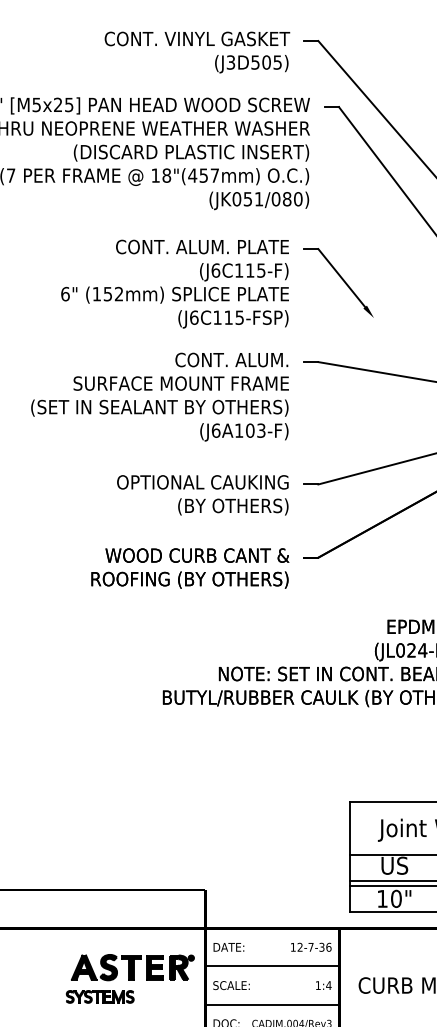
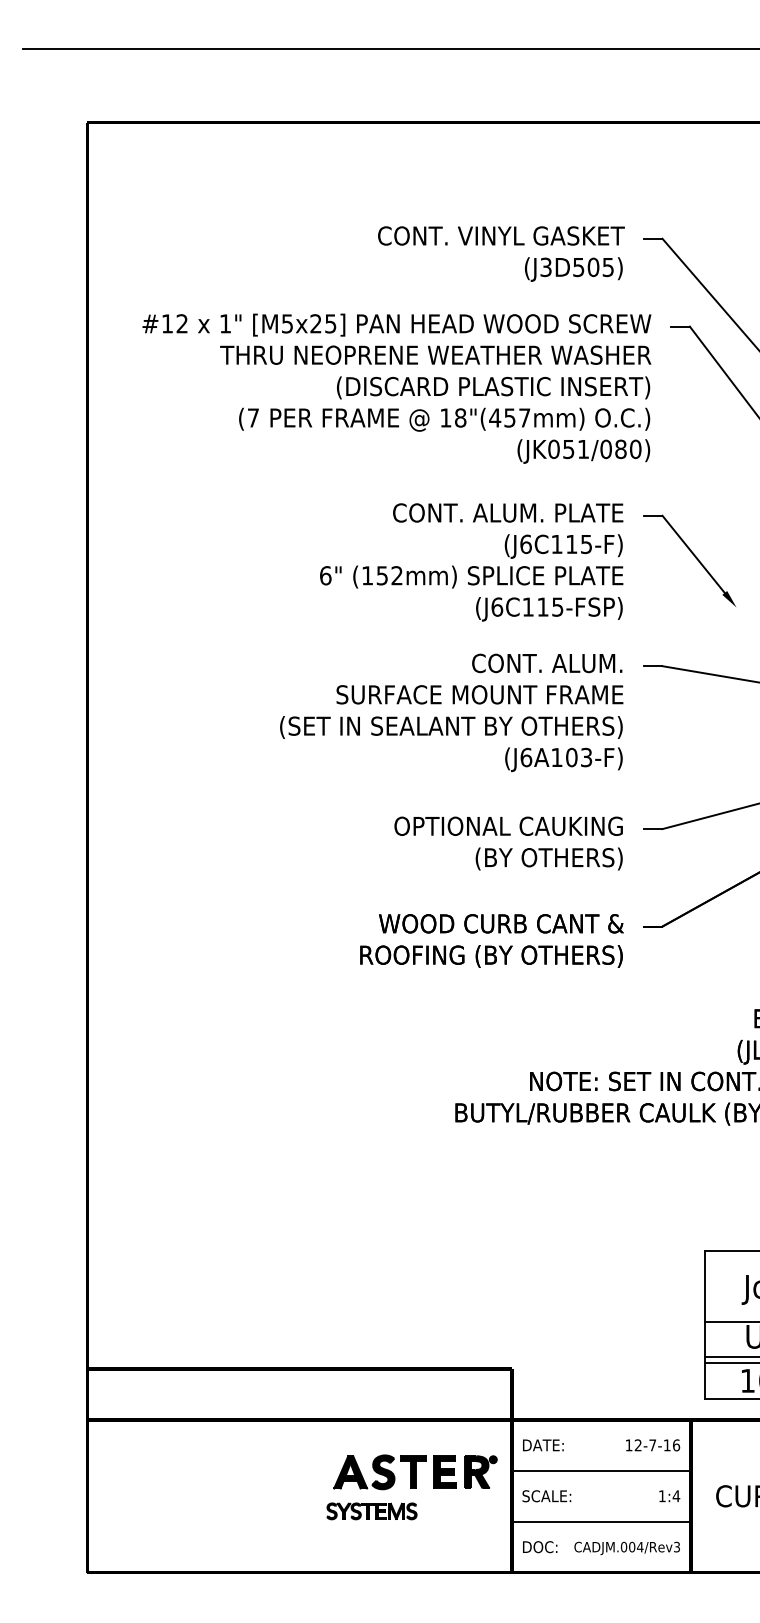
text: (321, 947) -> (666, 1445), 12-7-36 -> 12-7-16

